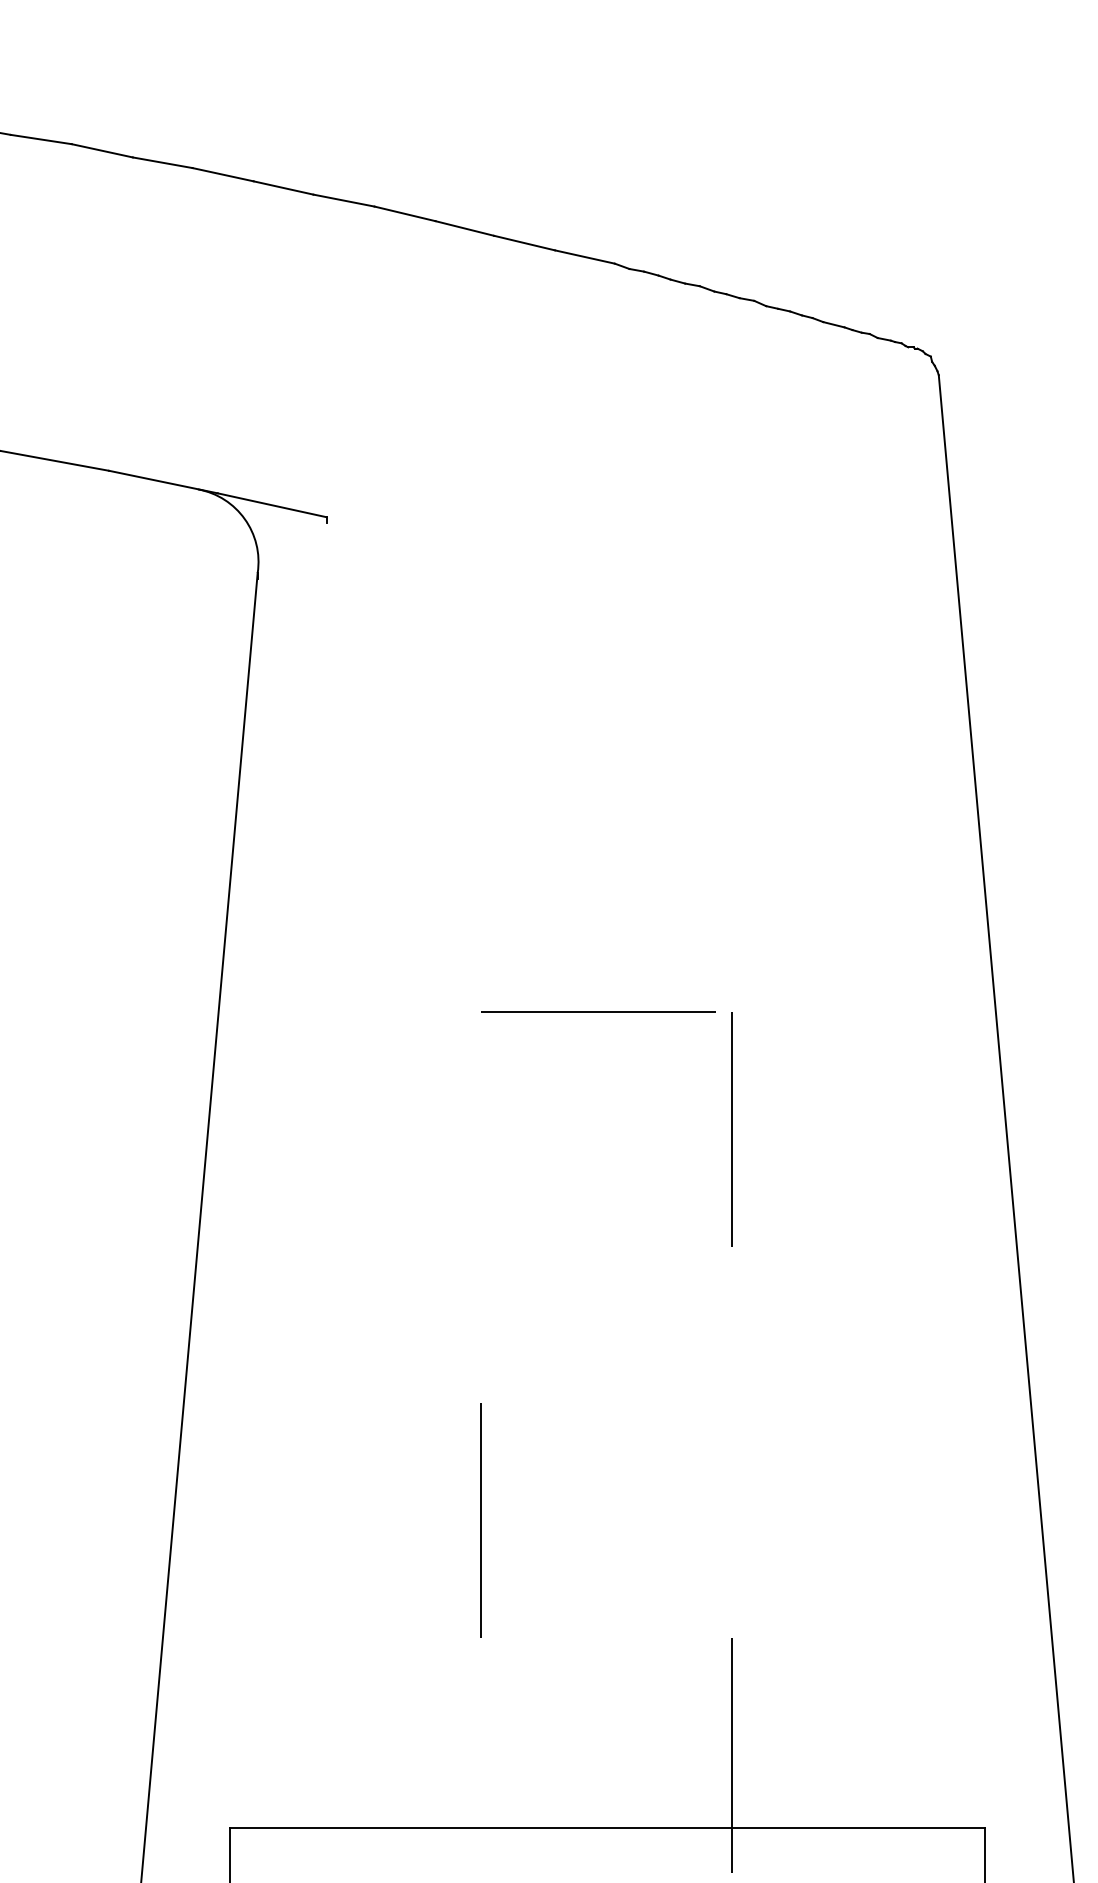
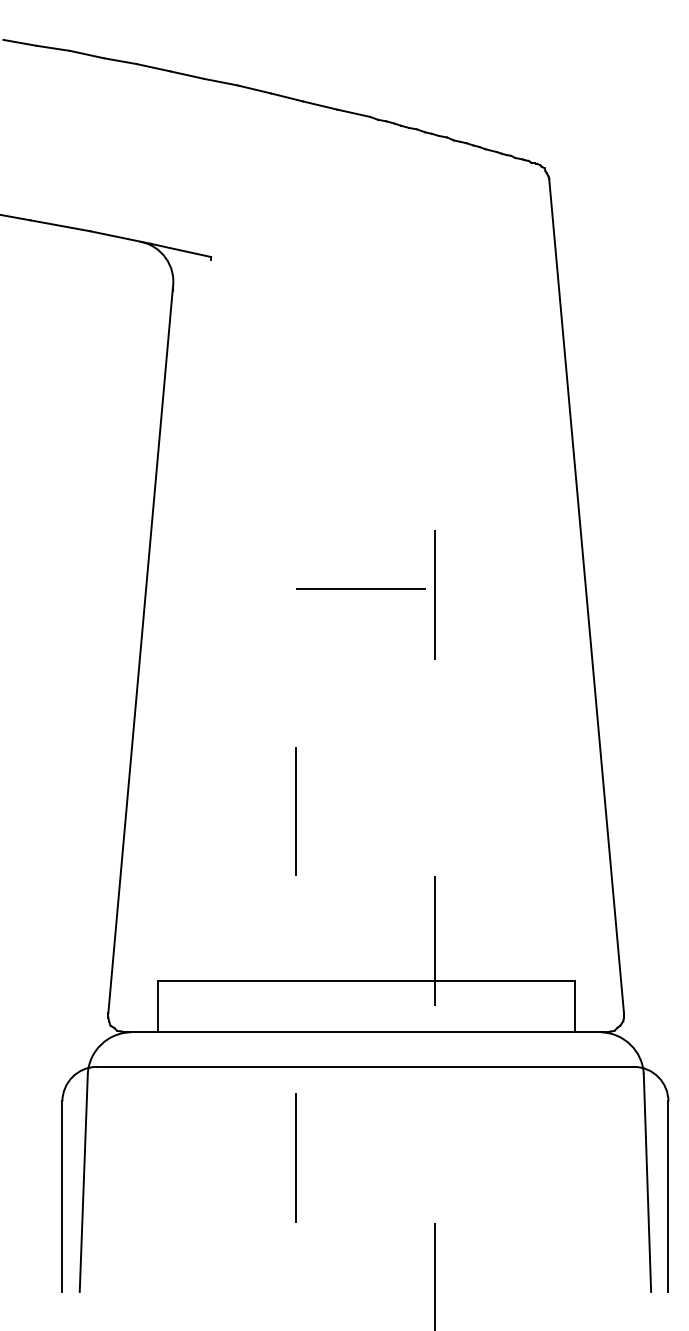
line: (597, 1010) -> (360, 588), moved

